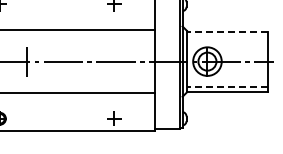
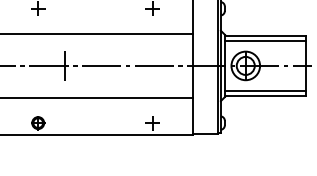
line: (227, 31) -> (265, 35), dashed -> solid
line: (227, 36) -> (265, 40), added
line: (227, 87) -> (265, 91), dashed -> solid

